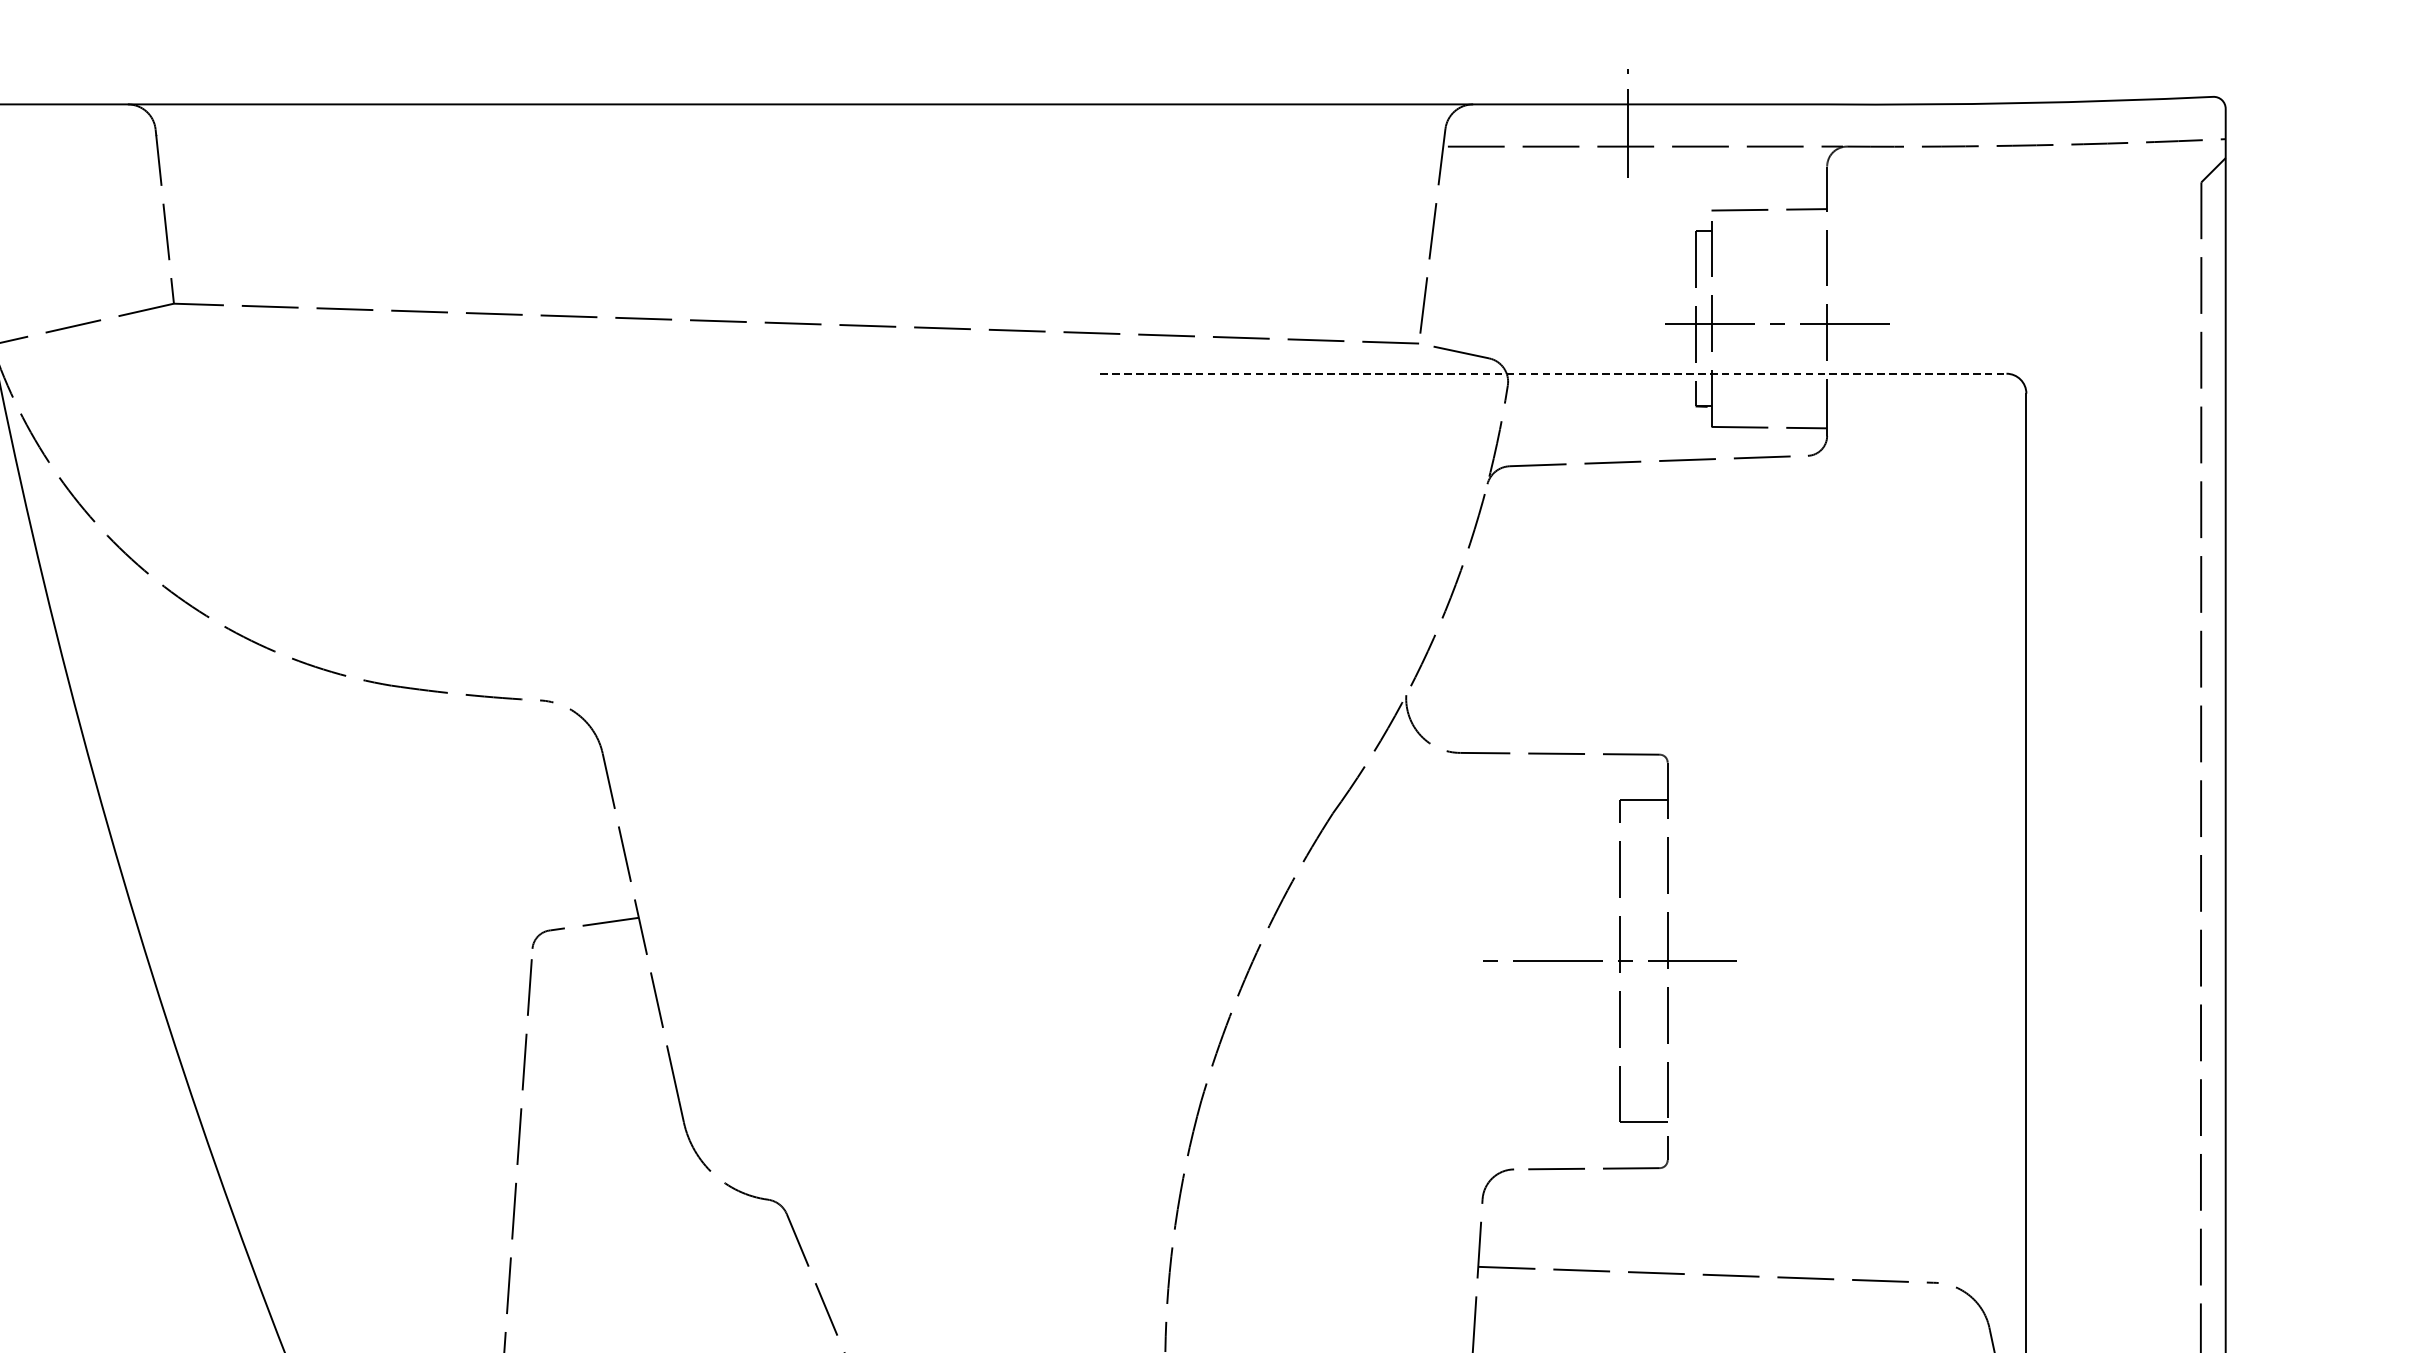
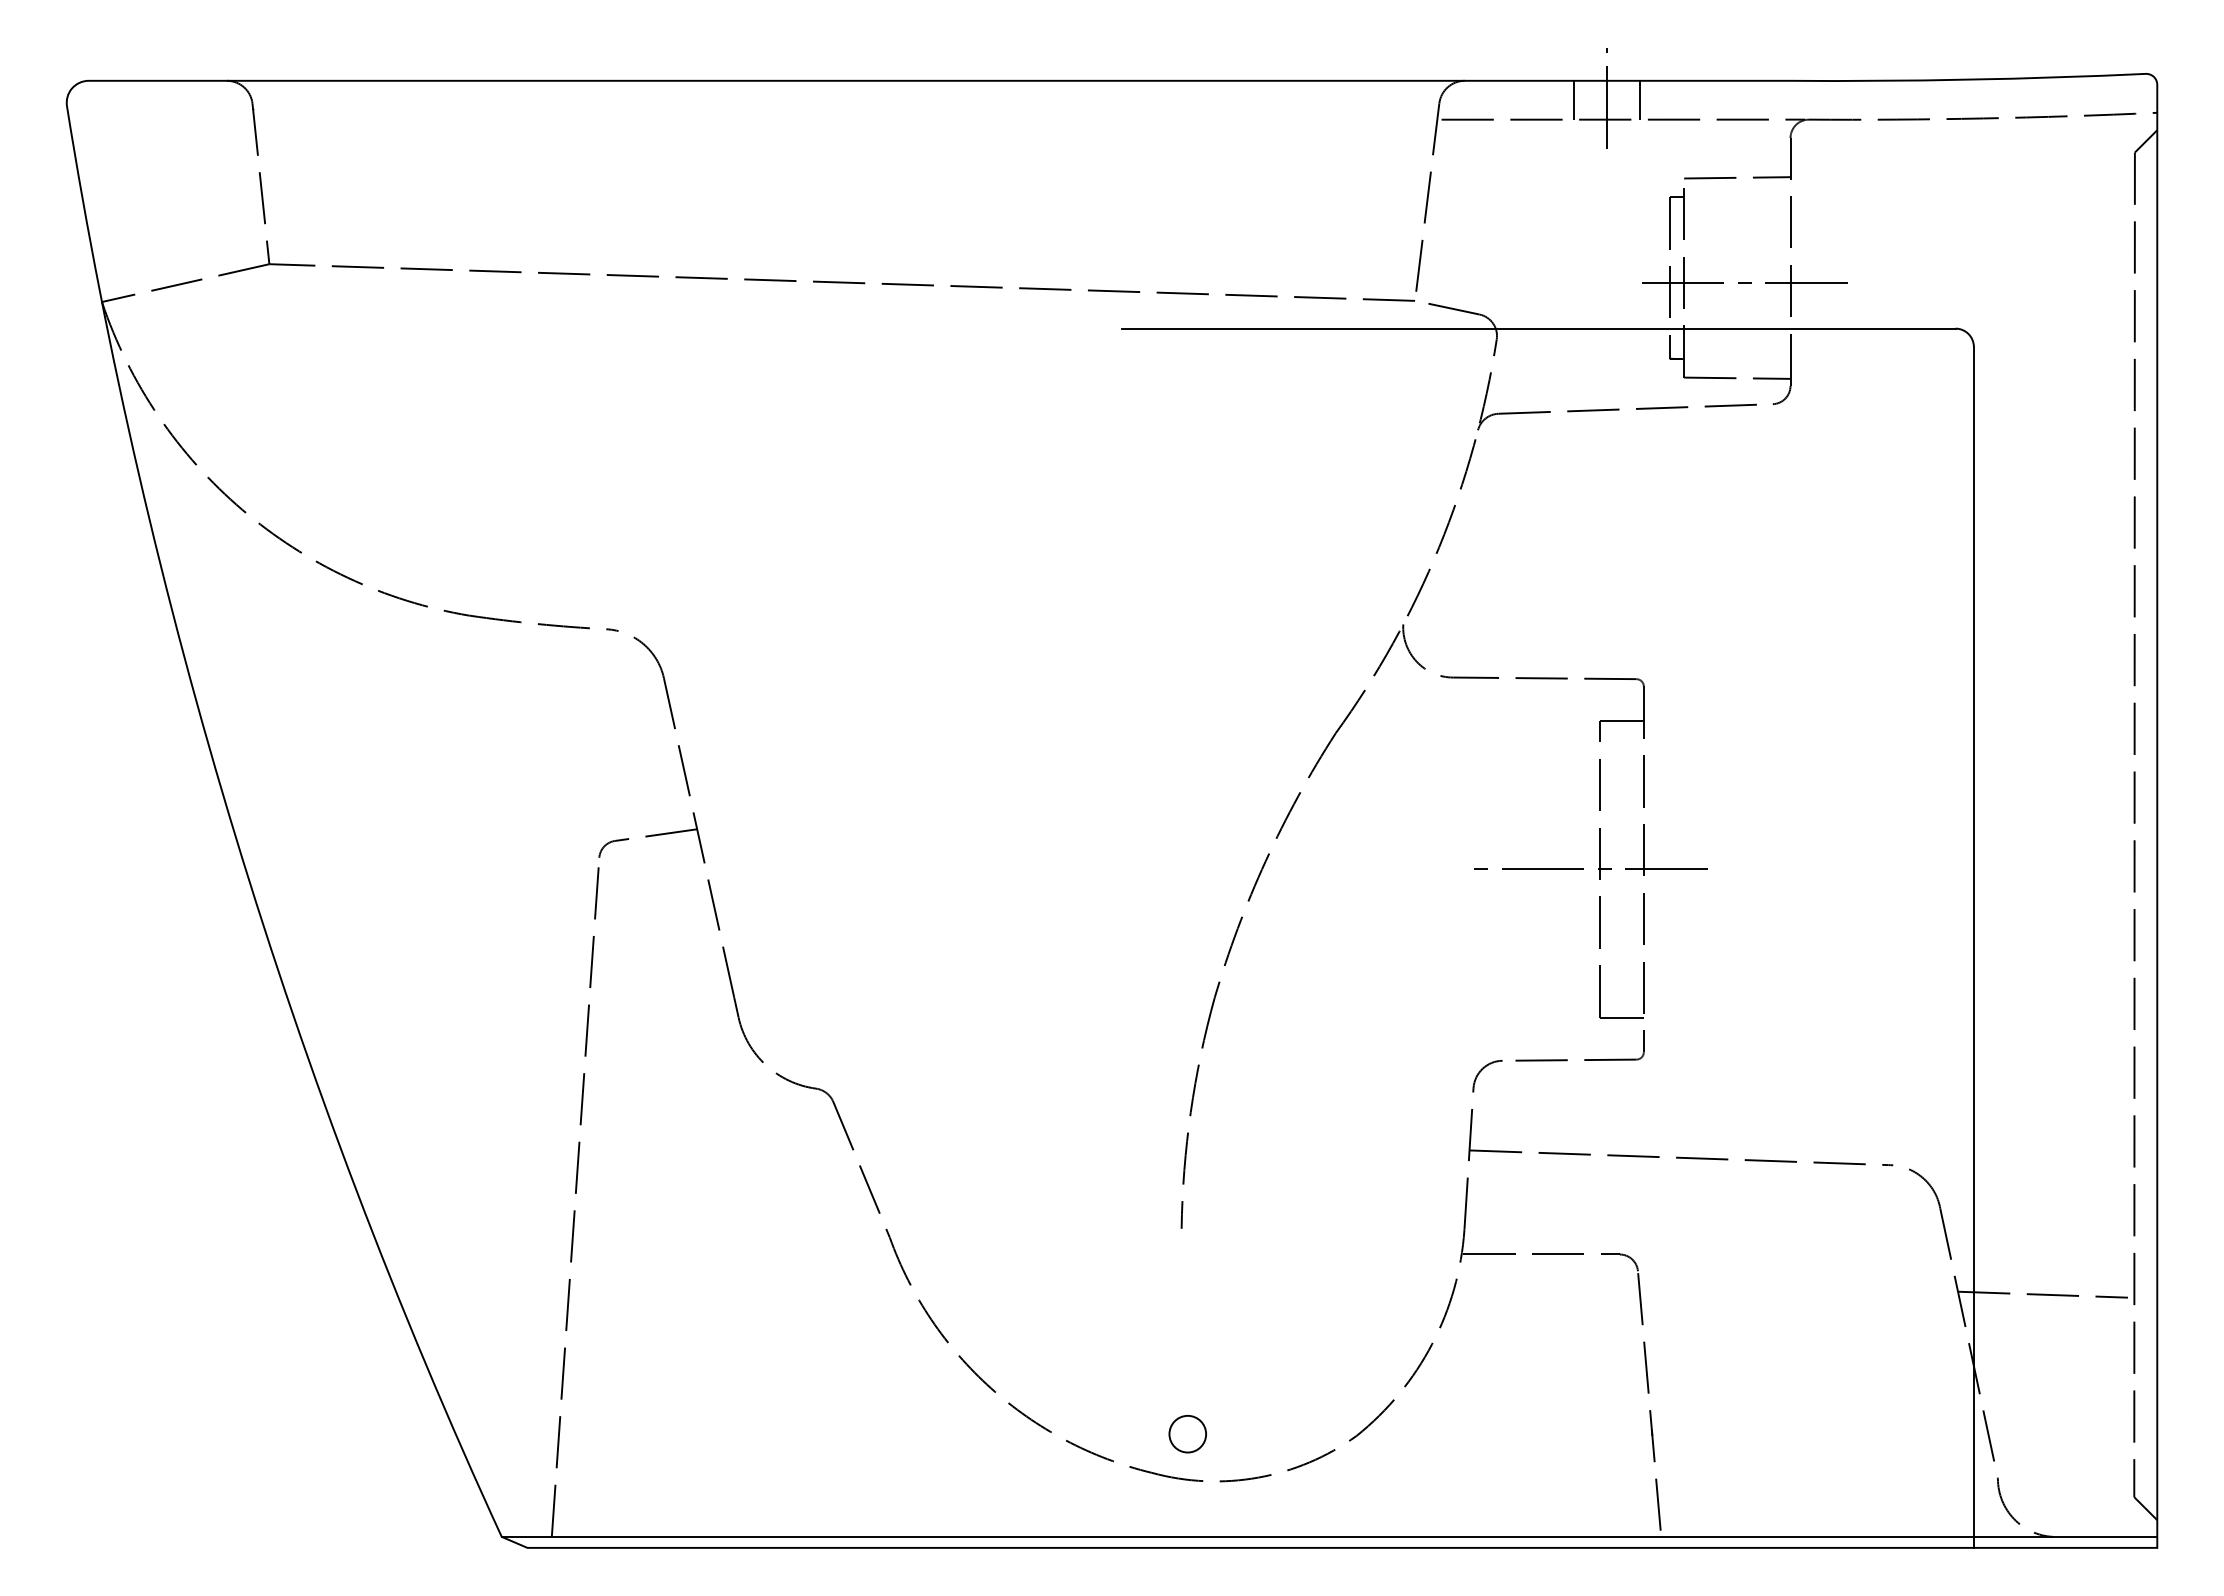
line: (1592, 124) -> (1574, 99), added
line: (1664, 124) -> (1640, 99), added
line: (1553, 373) -> (1538, 328), dashed -> solid

